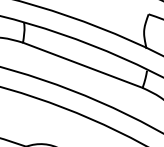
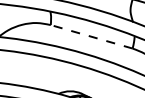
line: (82, 64) -> (91, 36), solid -> dashed

